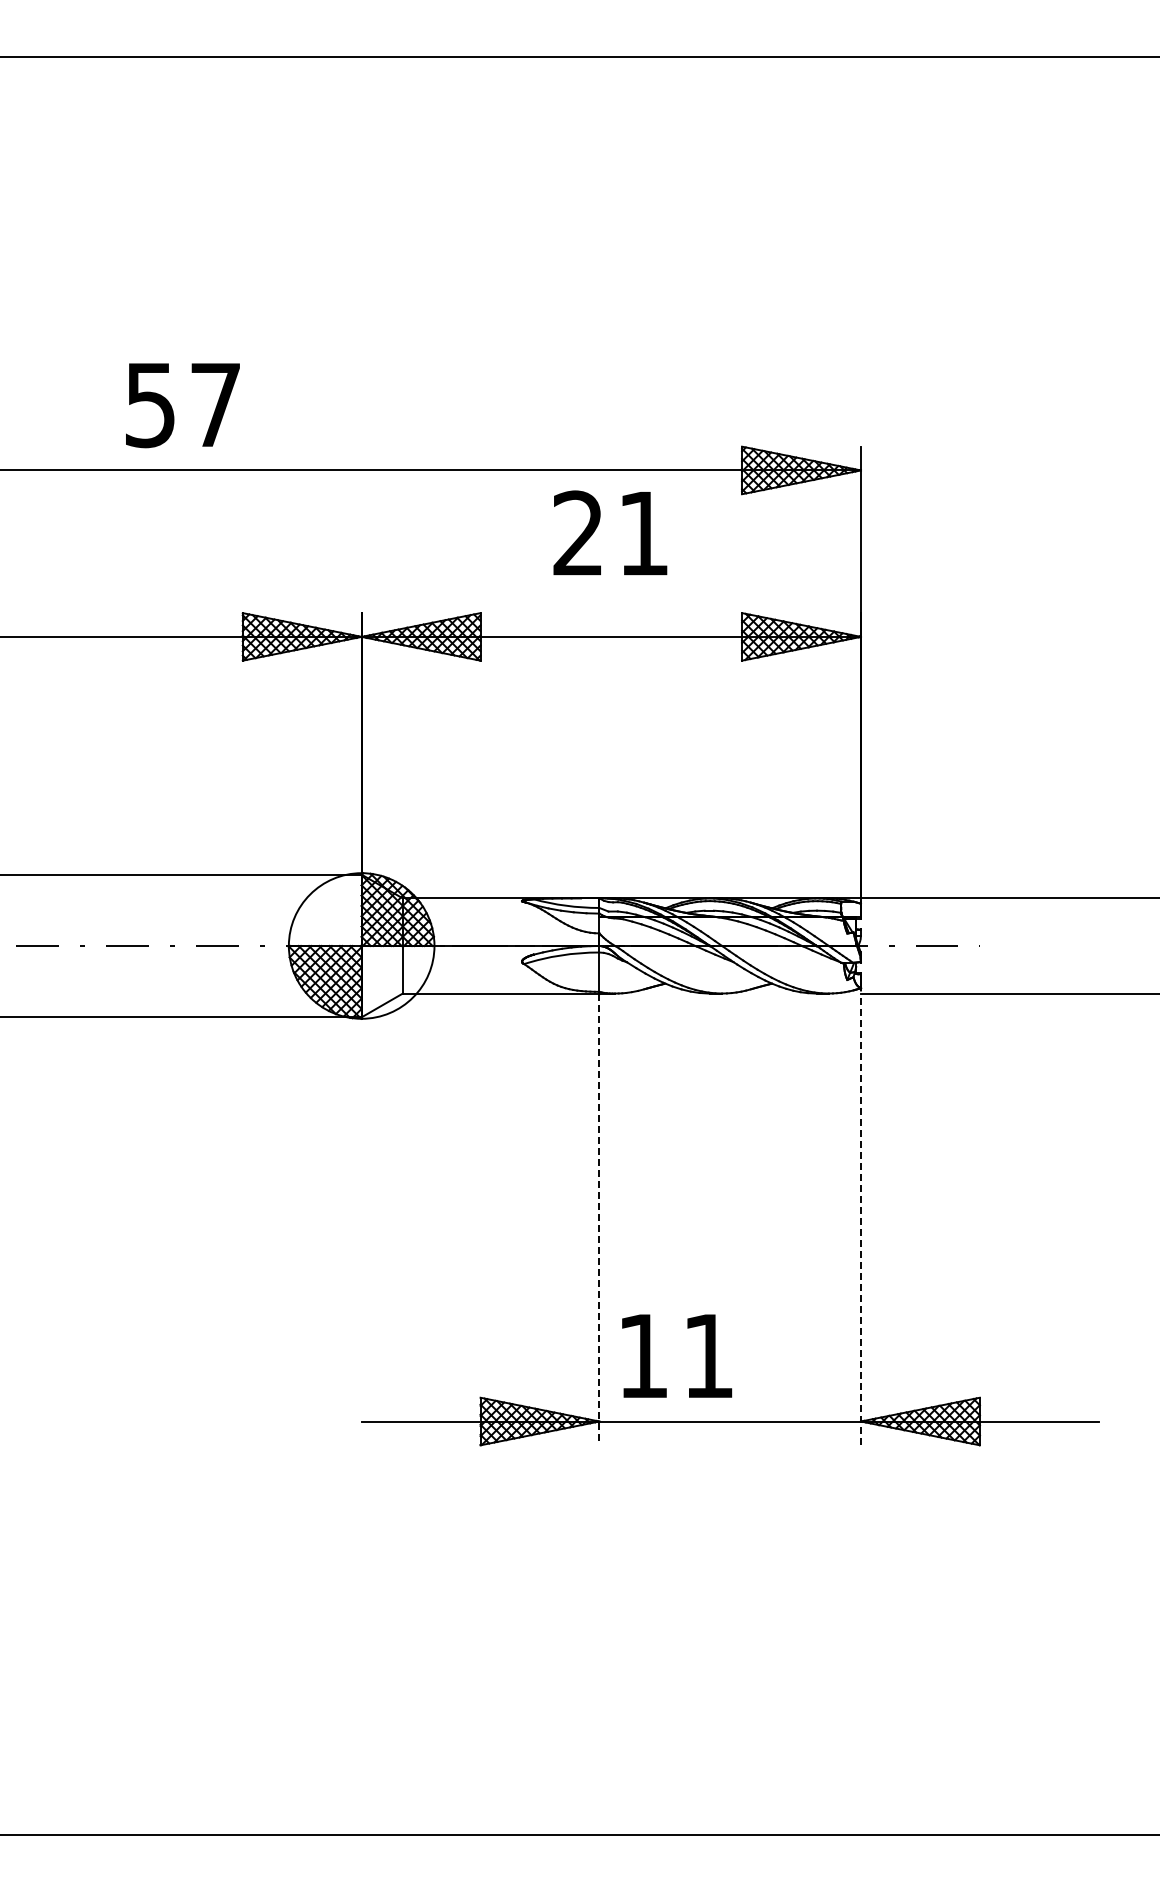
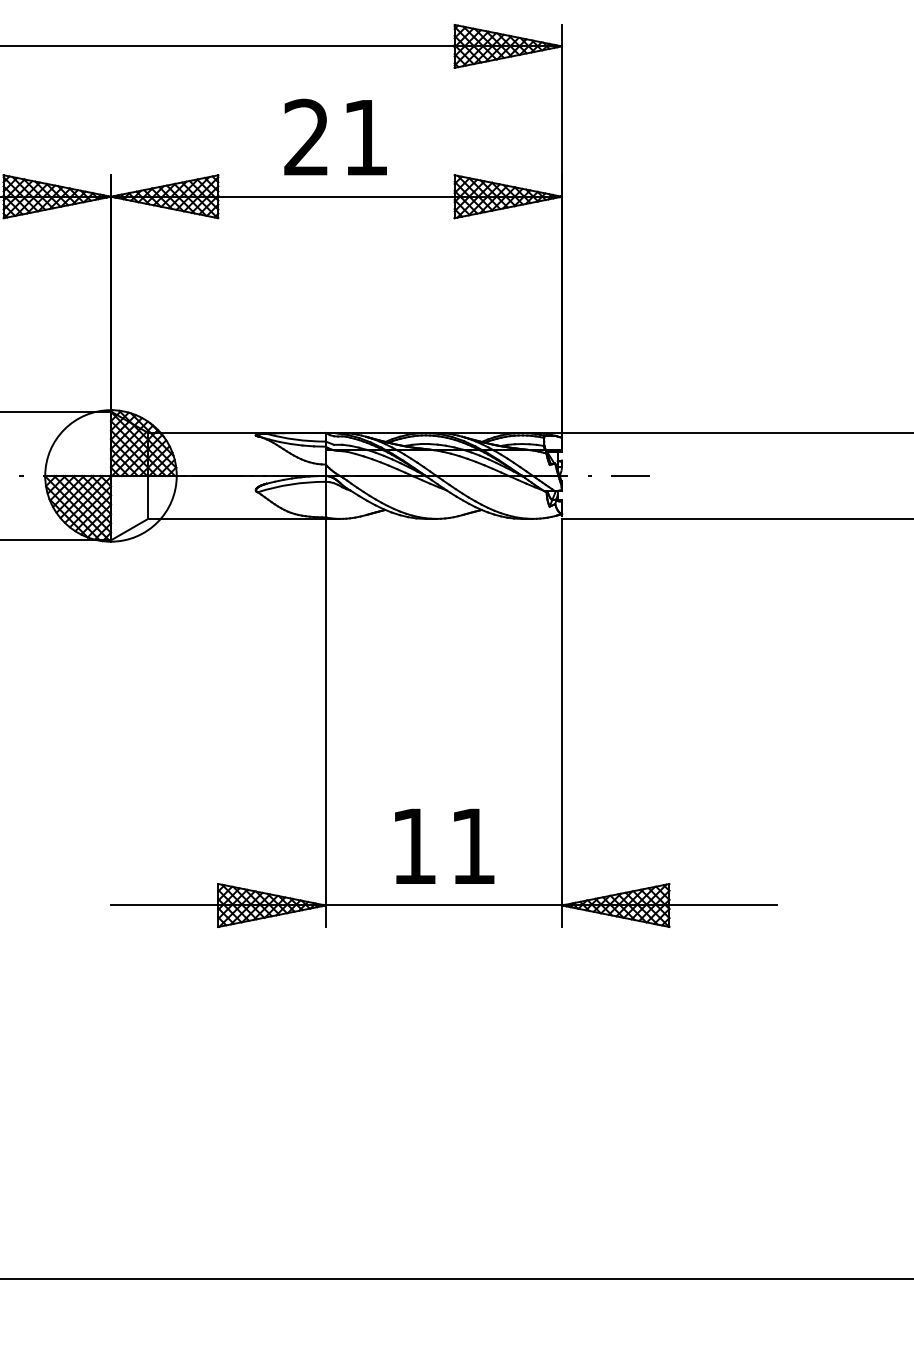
text: (610, 532) -> (335, 136), moved
line: (599, 1219) -> (325, 723), dashed -> solid
line: (860, 1219) -> (561, 723), dashed -> solid
text: (677, 1355) -> (445, 845), moved

